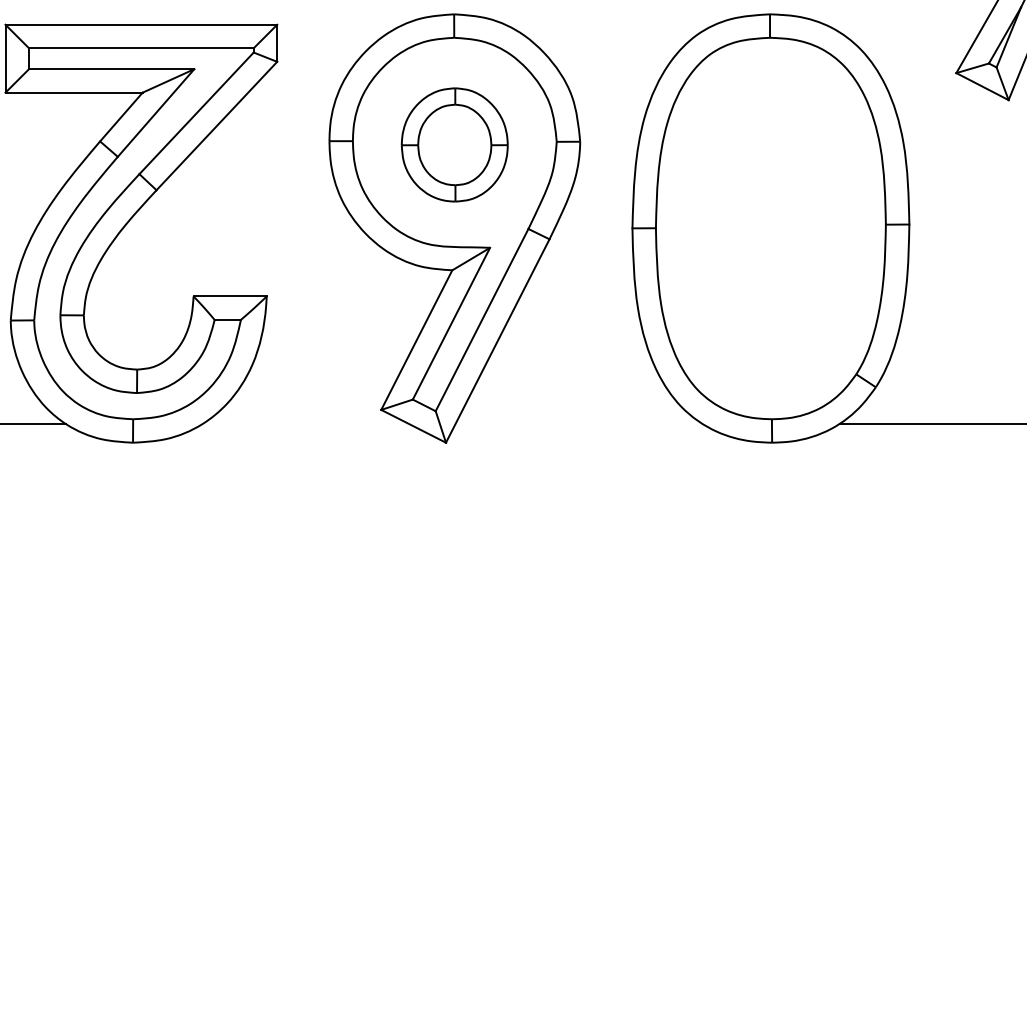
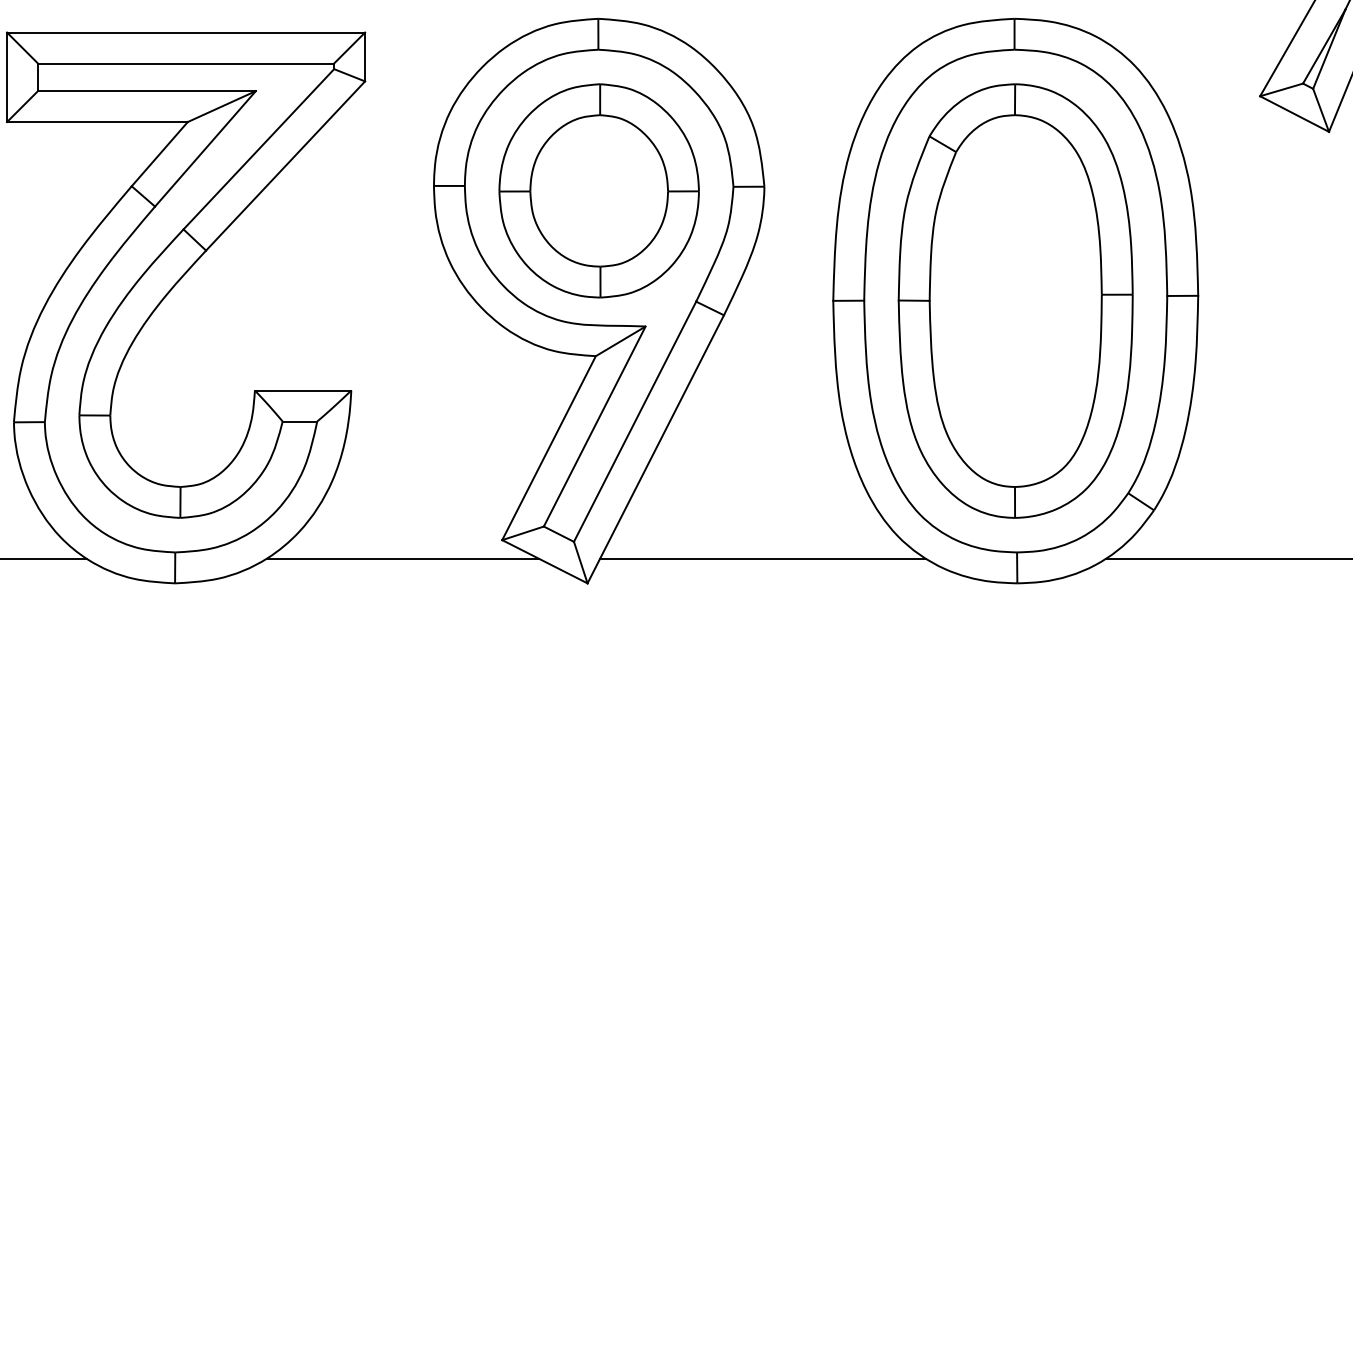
part: (454, 144) -> (598, 190), size x1.43
part: (770, 228) -> (1015, 300), added
line: (305, 423) -> (402, 558), added
line: (578, 423) -> (762, 558), added

